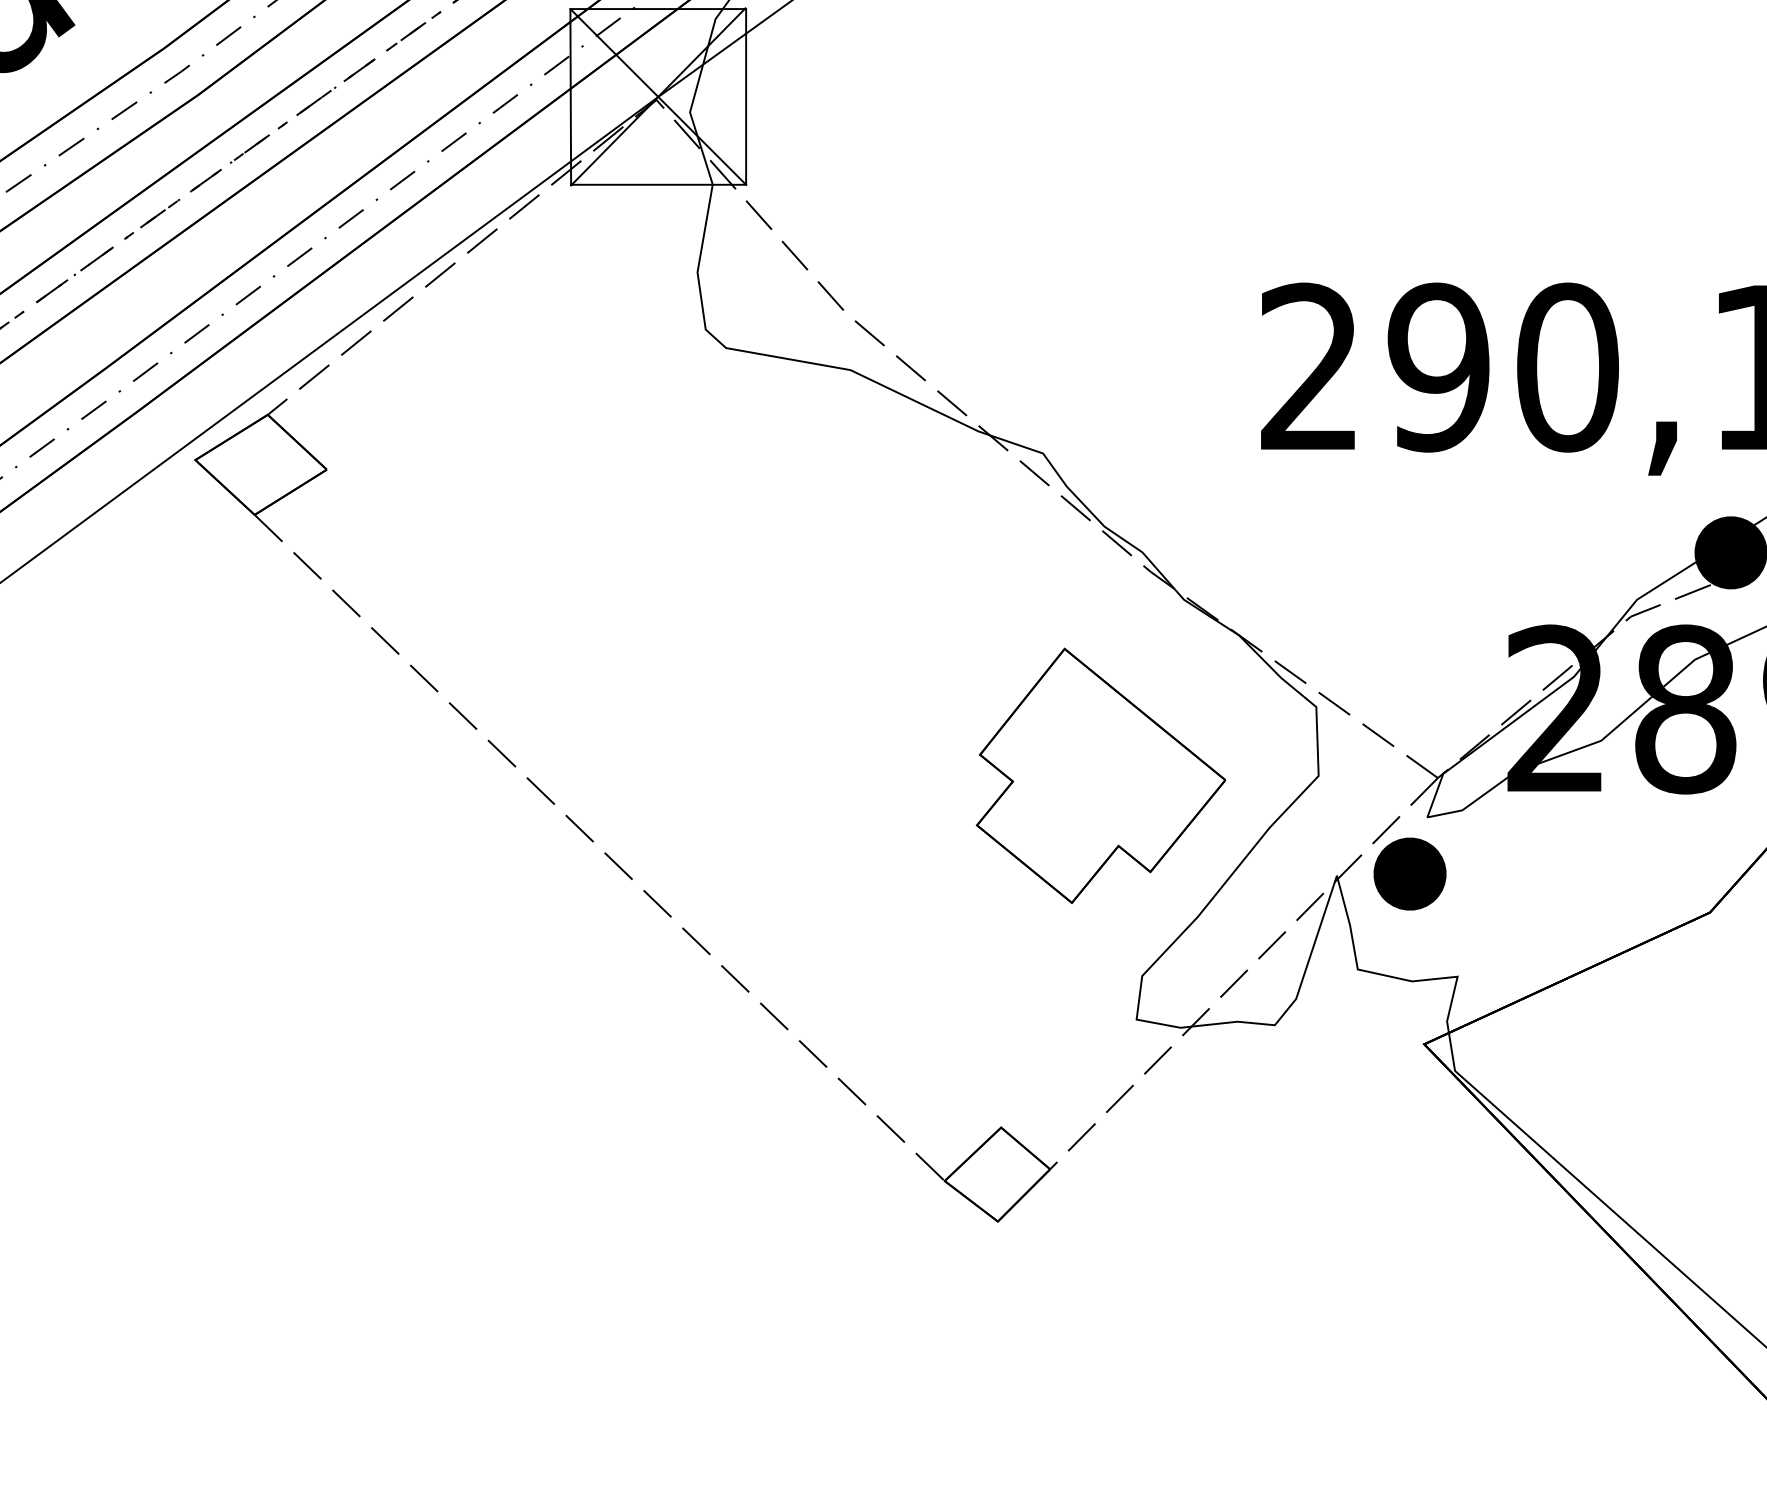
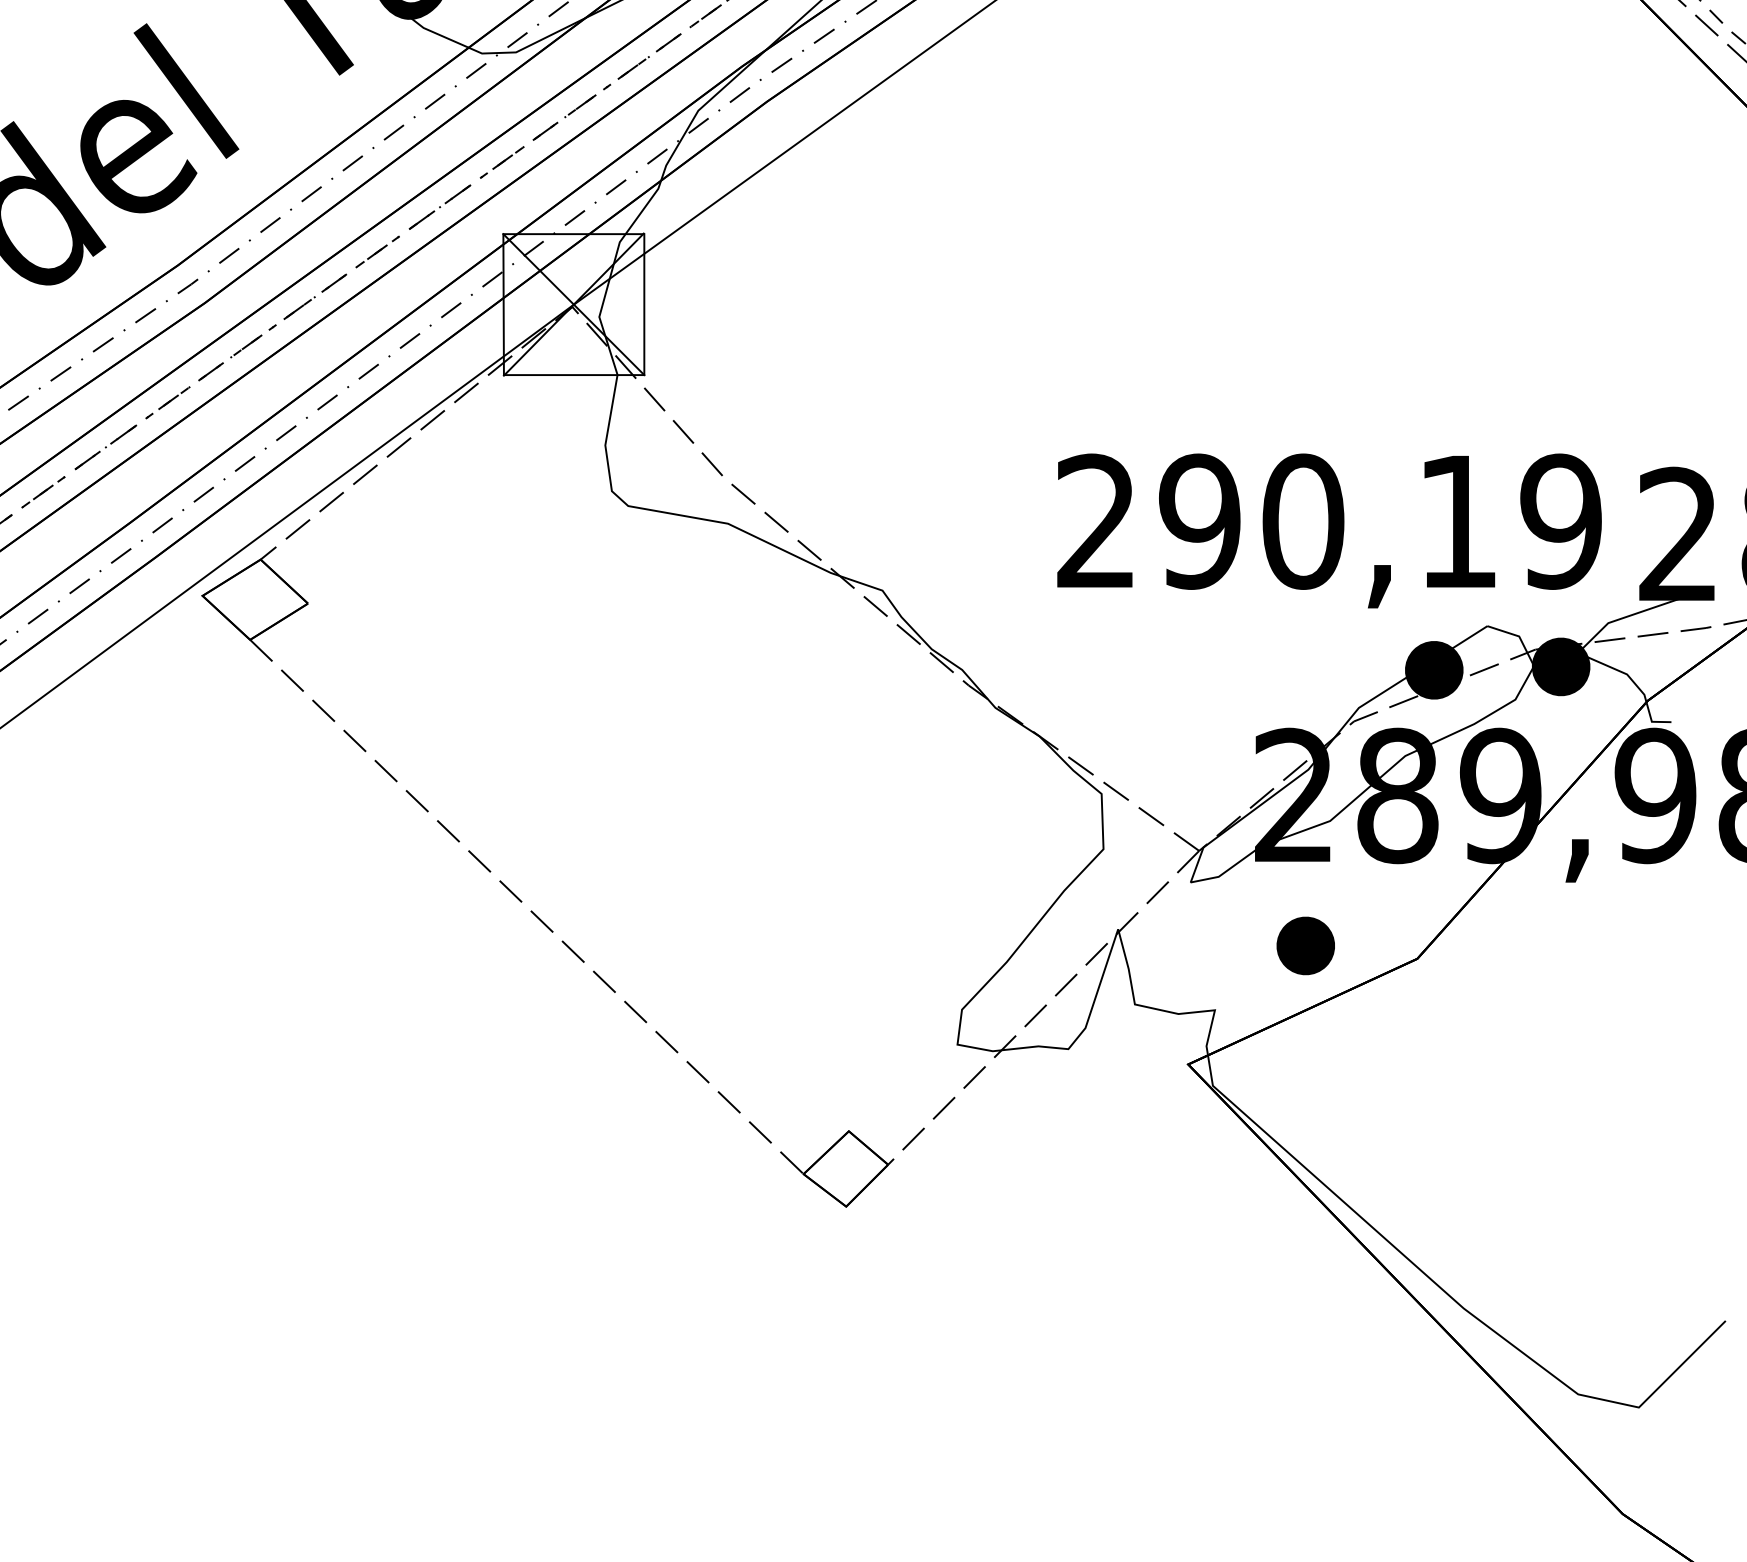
part: (1100, 776) -> (928, 849), removed
part: (1409, 873) -> (1305, 945), moved

